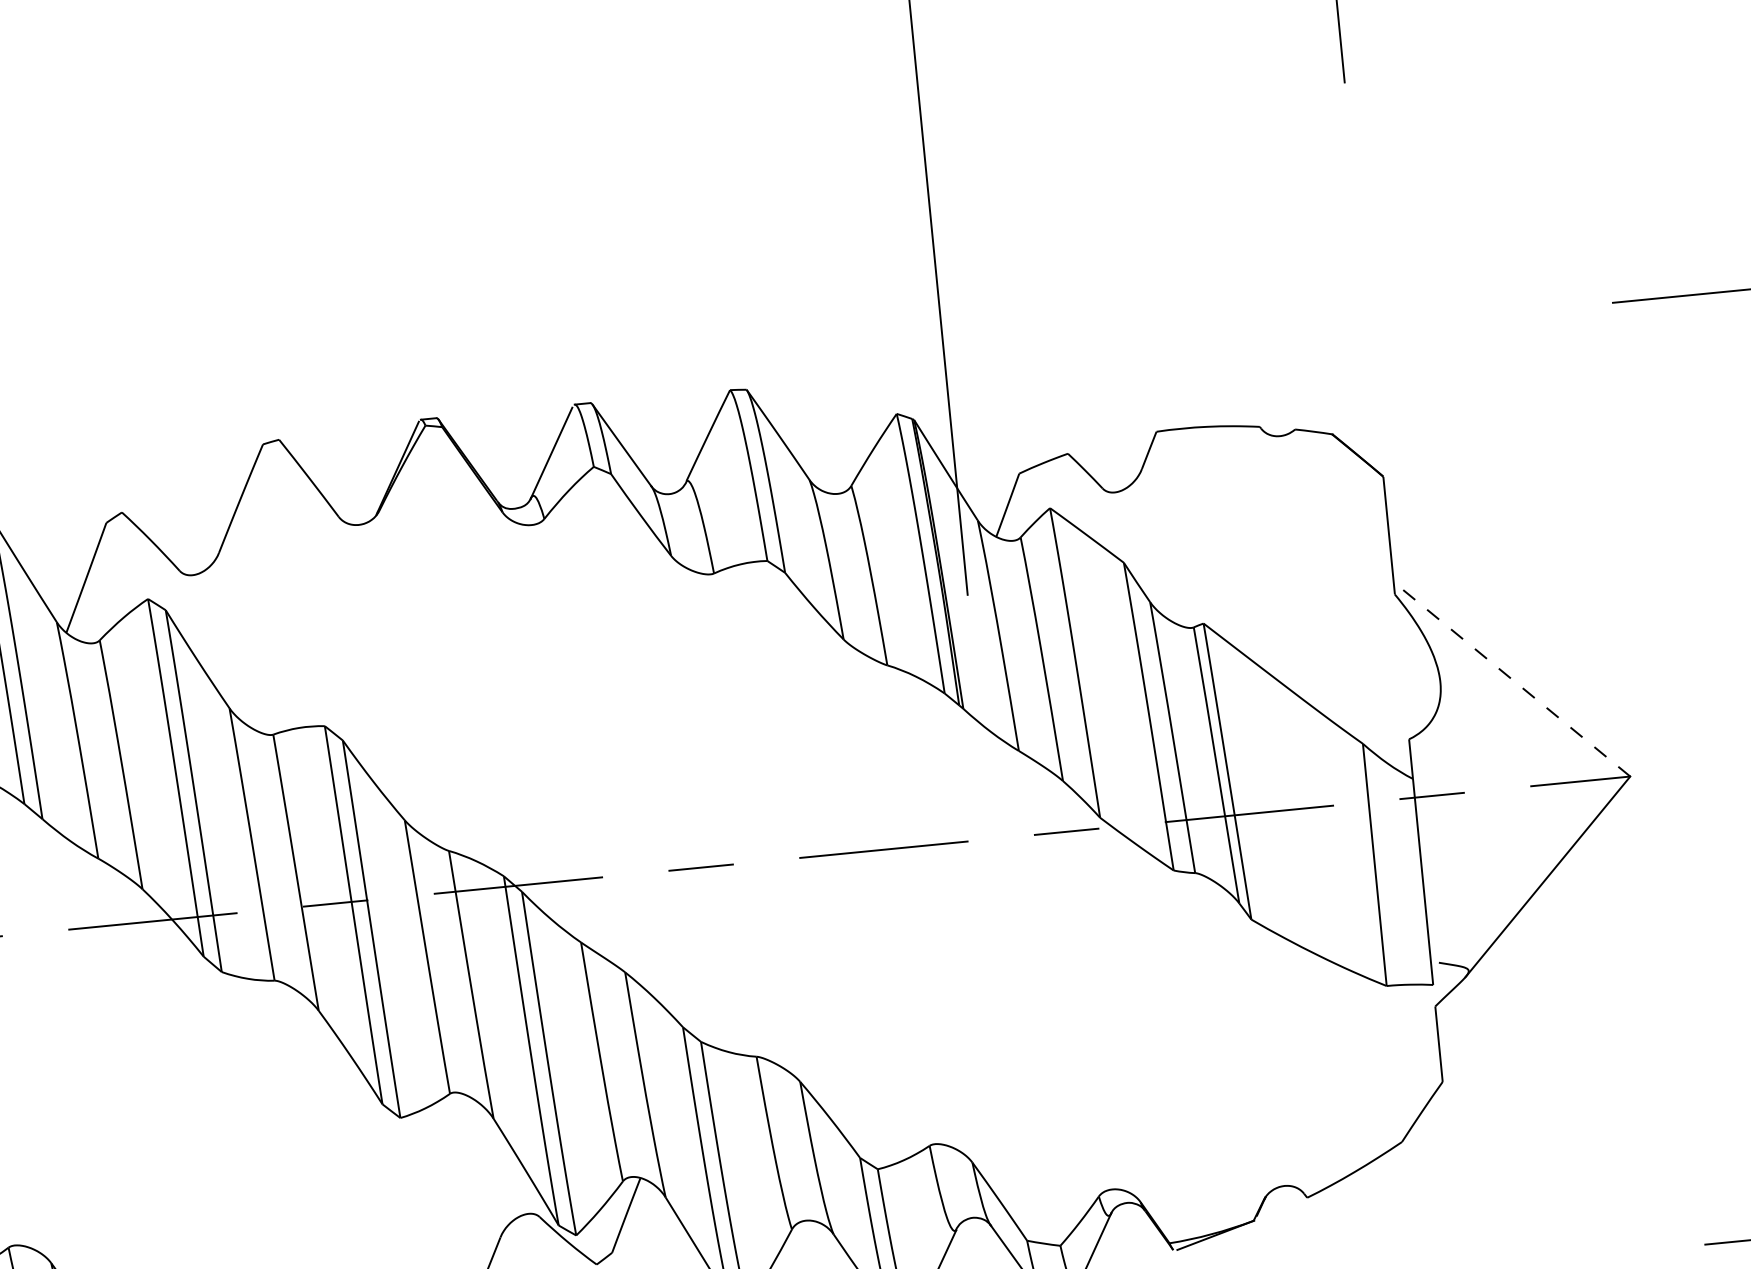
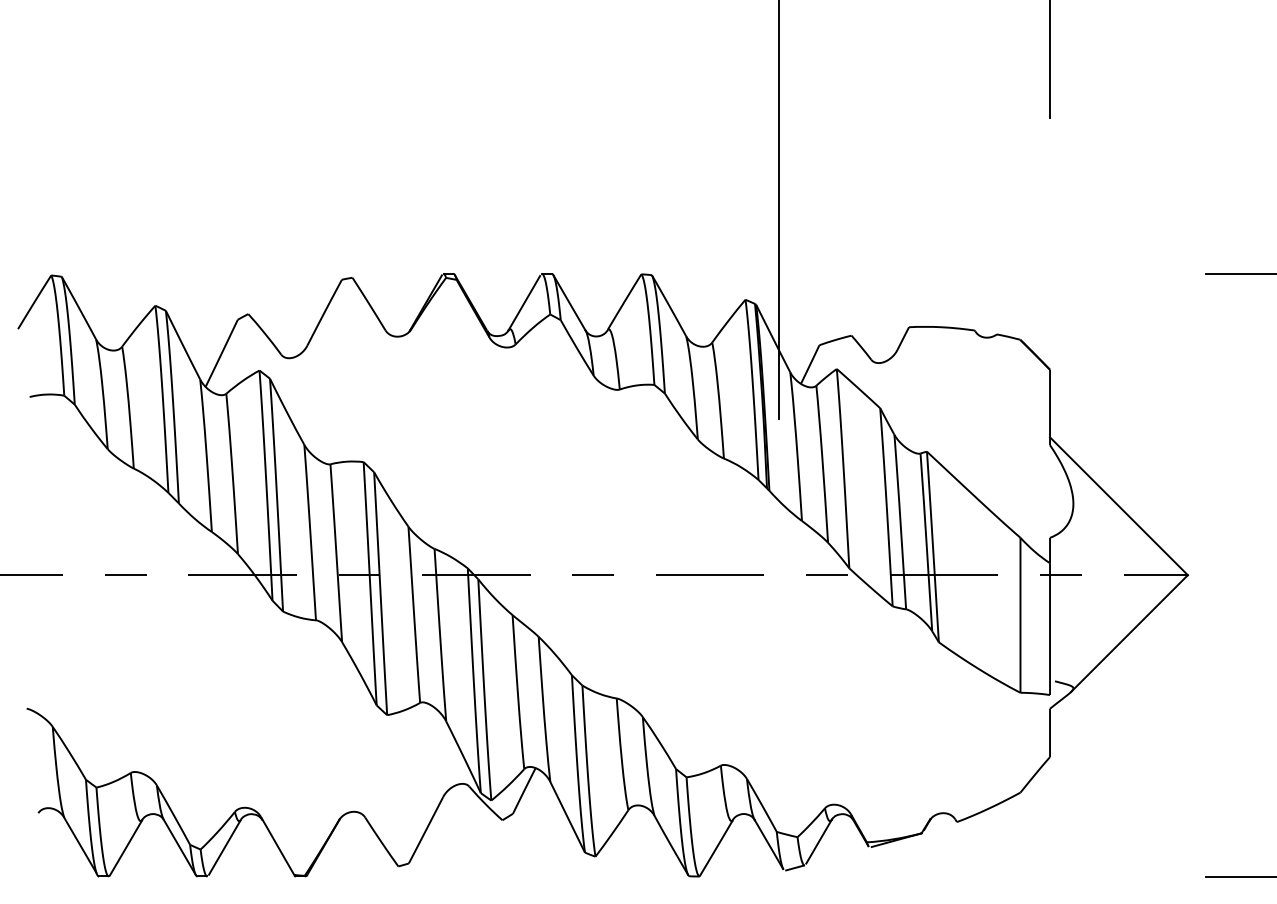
line: (1511, 678) -> (1118, 505), dashed -> solid

